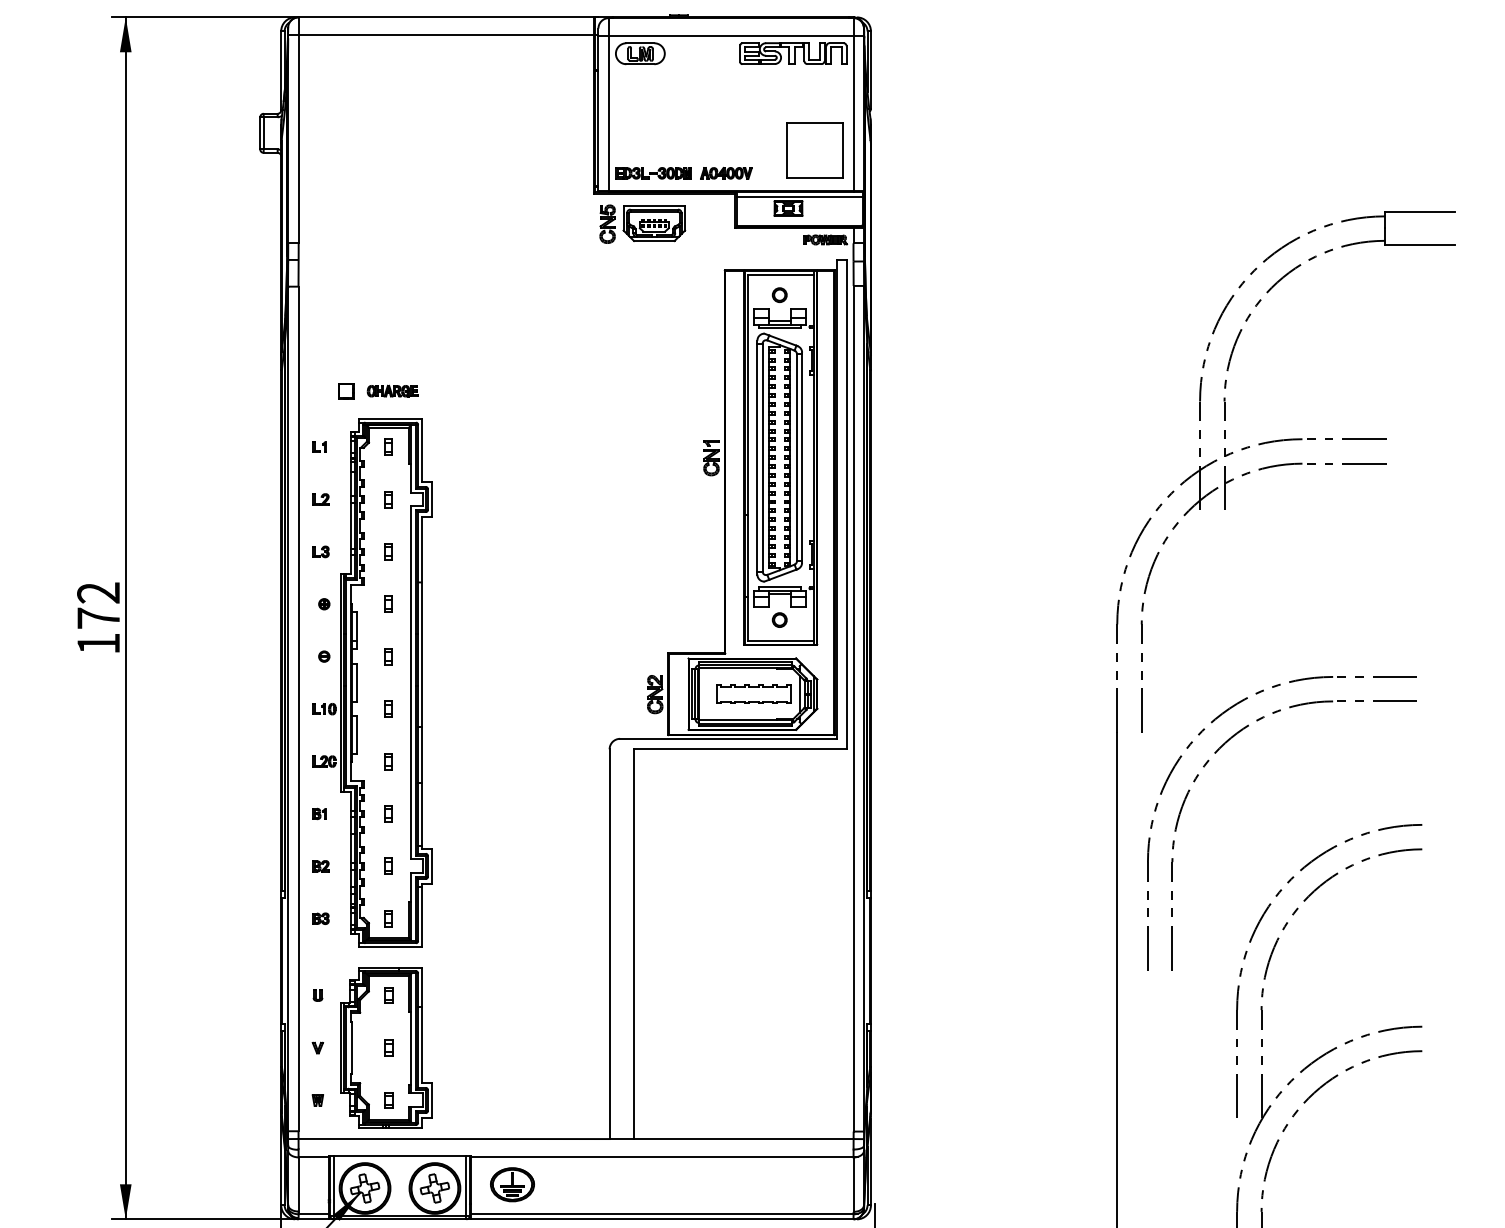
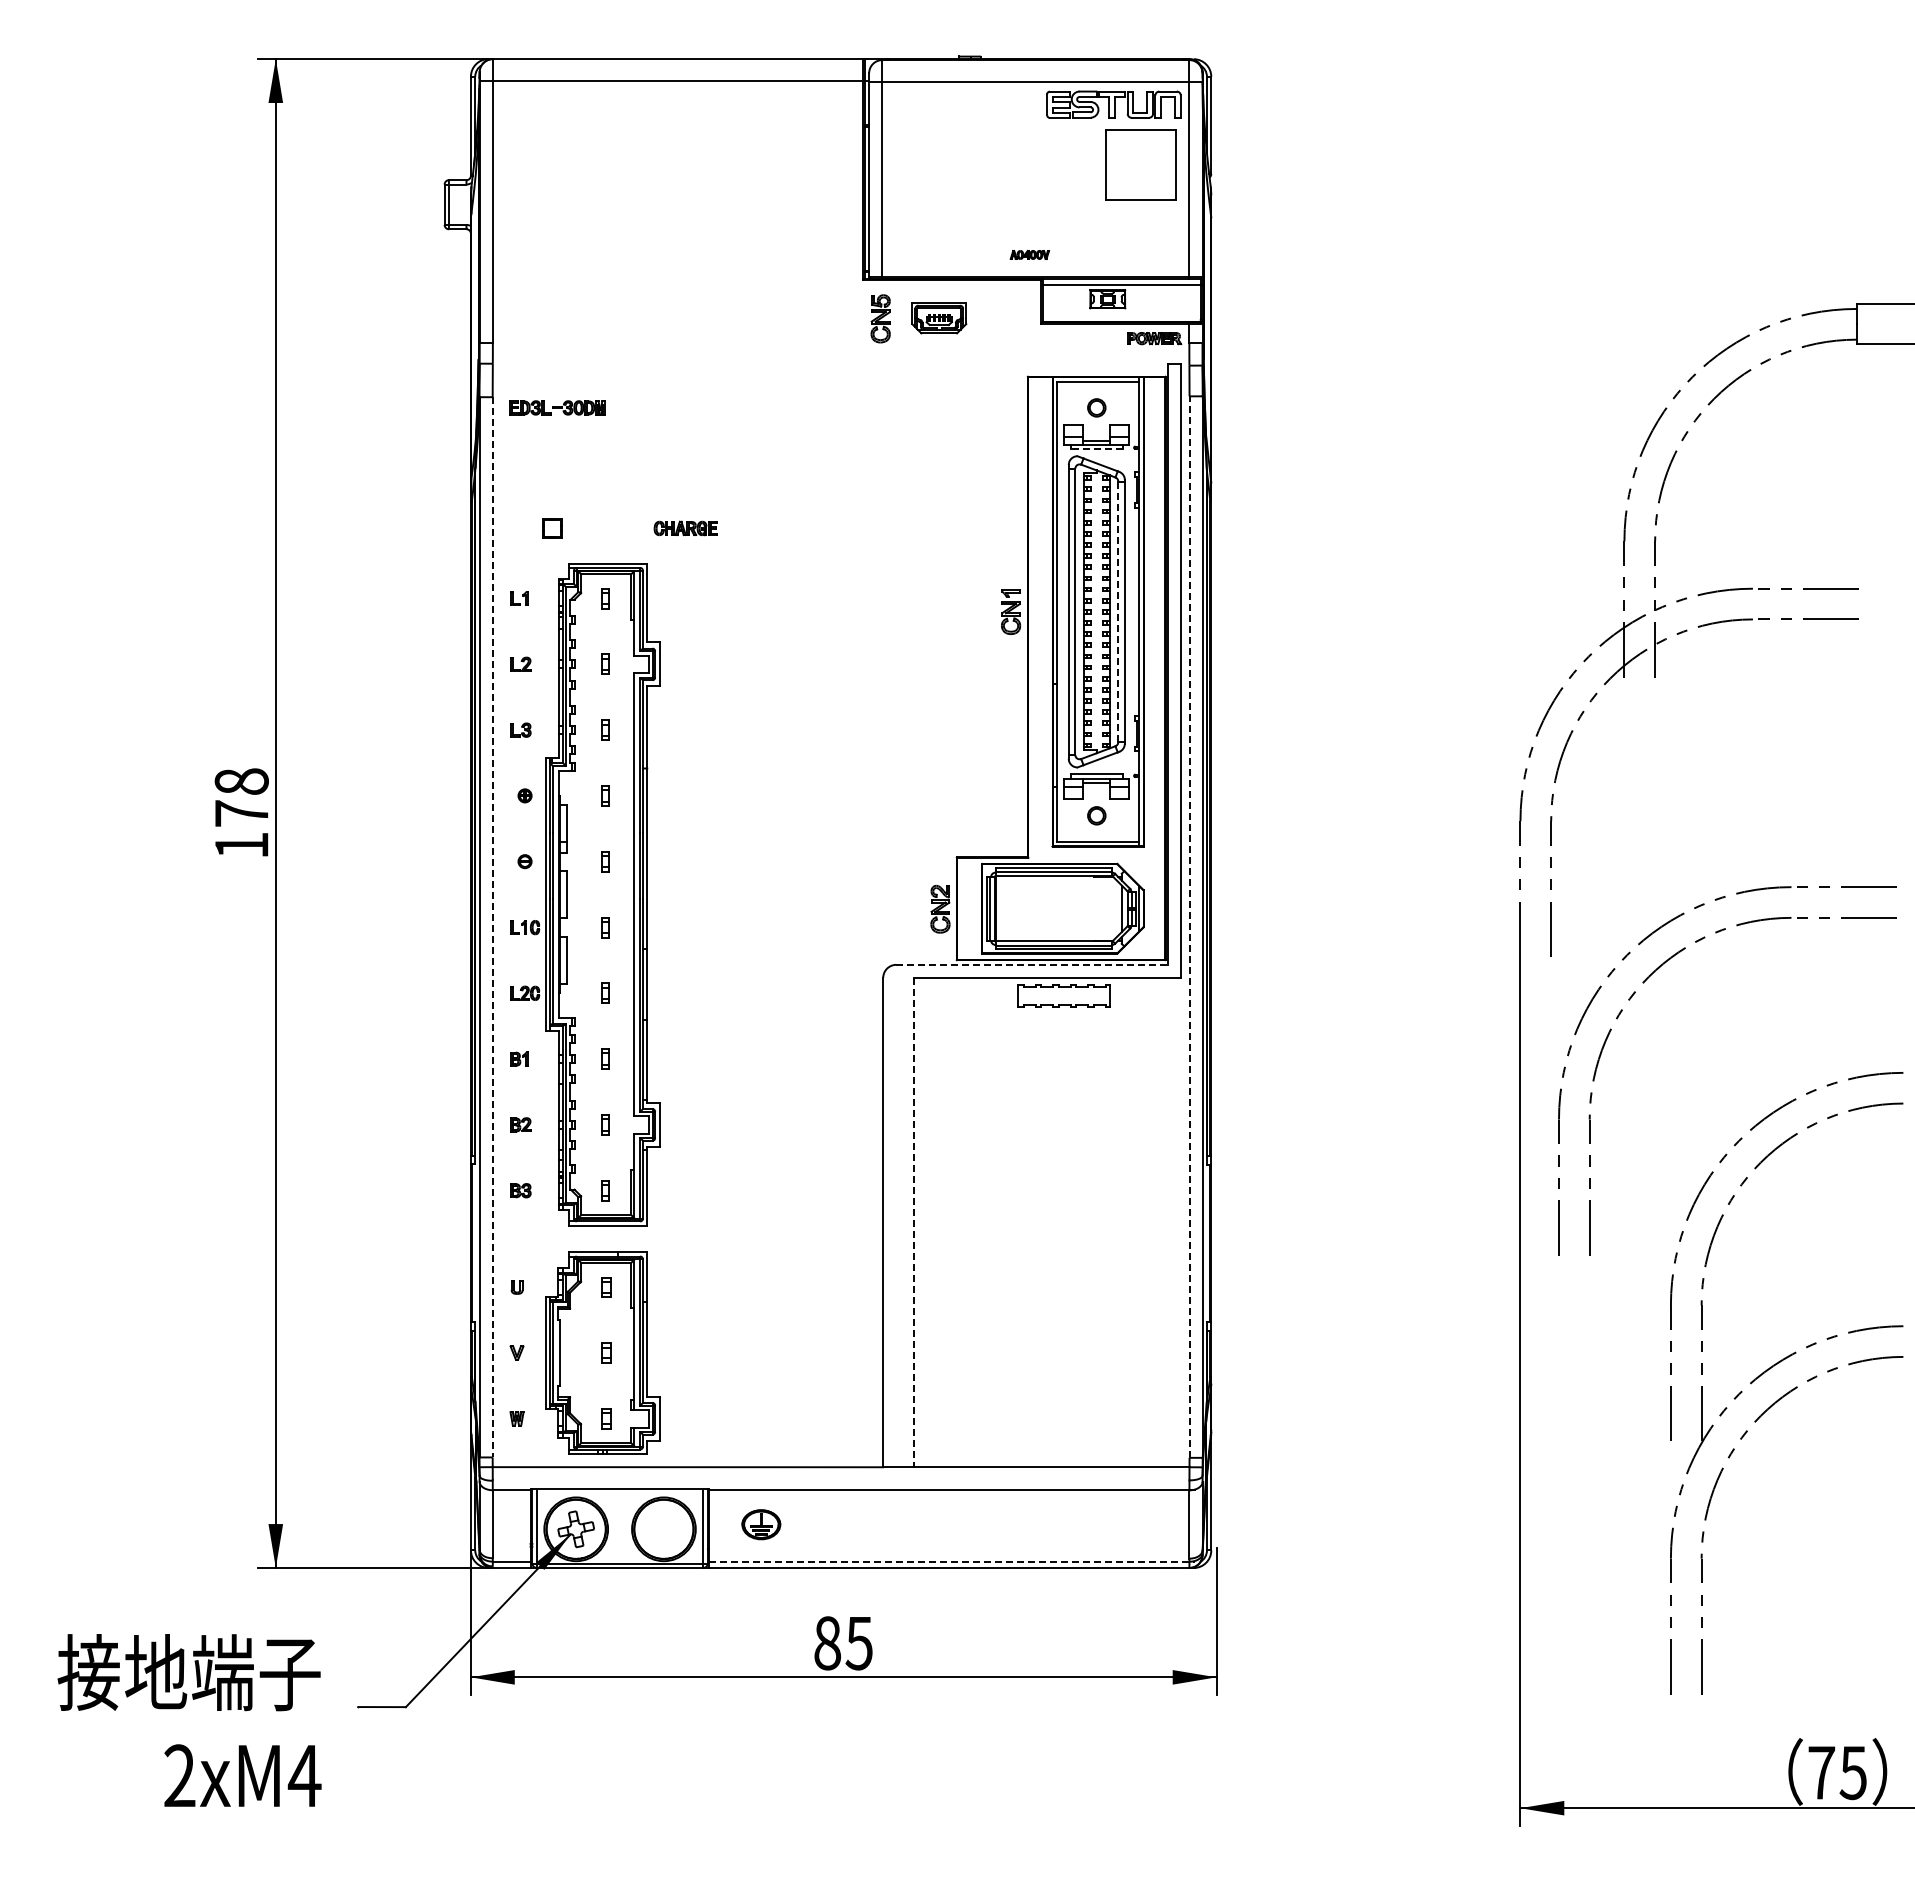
part: (640, 53) -> (921, 104), removed
part: (814, 149) -> (1140, 164), moved
part: (653, 172) -> (557, 407), moved
part: (726, 172) -> (1029, 254), size x0.6
part: (653, 223) -> (938, 317), size x0.7
line: (779, 328) -> (1096, 449), solid -> dashed
part: (392, 391) -> (685, 528), moved
line: (797, 458) -> (1118, 612), solid -> dashed
text: (98, 592) -> (241, 781), 172 -> 178
part: (753, 693) -> (1063, 995), moved
line: (298, 709) -> (492, 927), solid -> dashed
line: (853, 709) -> (1189, 927), solid -> dashed
line: (728, 738) -> (1032, 964), solid -> dashed
line: (633, 944) -> (913, 1222), solid -> dashed
part: (512, 1184) -> (761, 1524), size x0.7
part: (434, 1188) -> (663, 1529), removed
line: (664, 1214) -> (952, 1561), solid -> dashed

